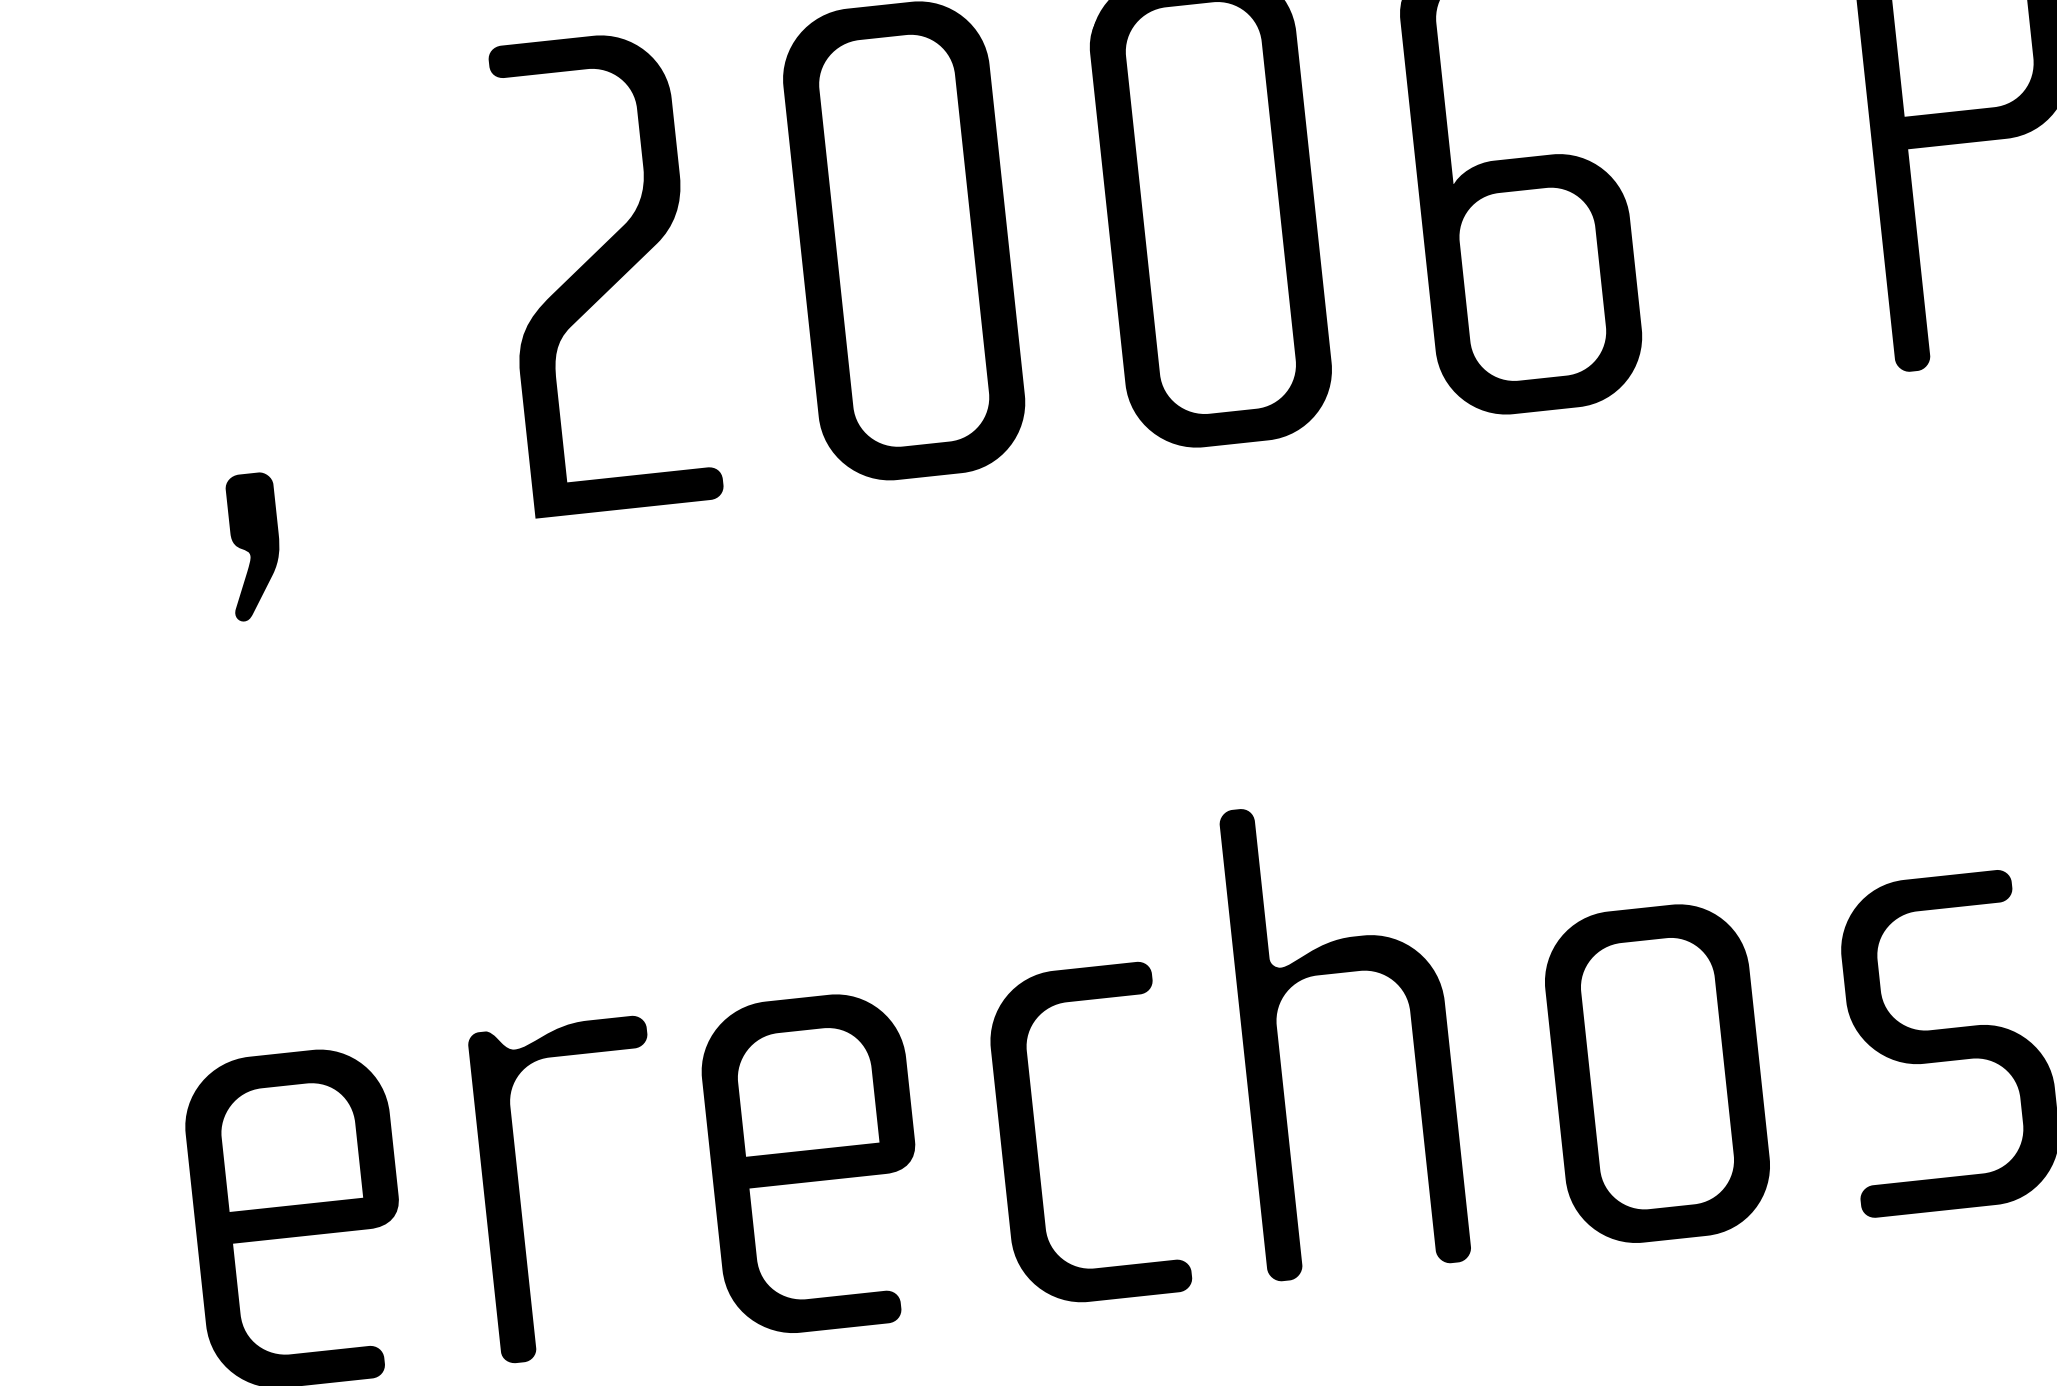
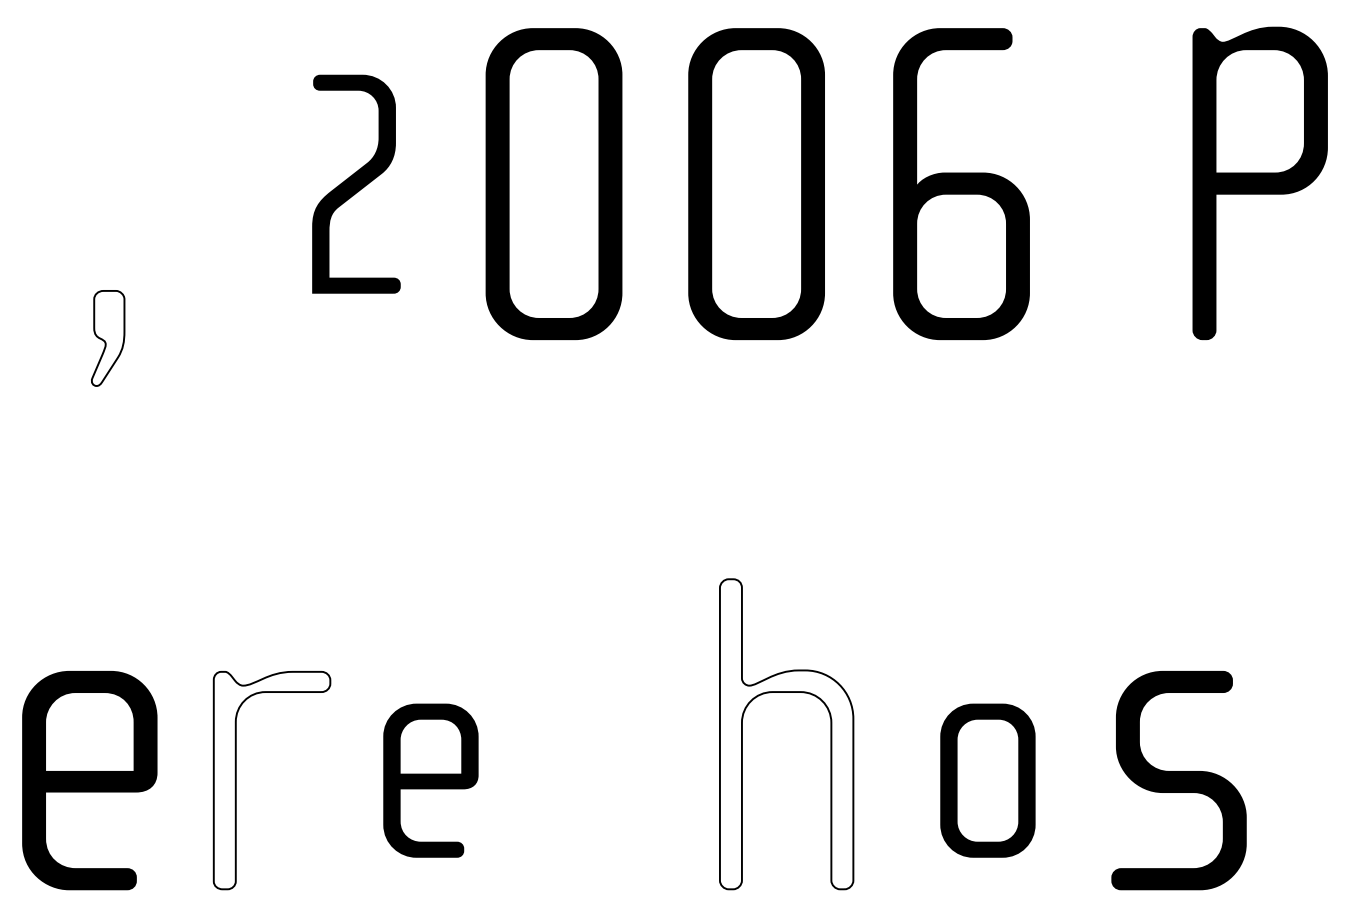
part: (605, 273) -> (356, 184), size x0.7
fill: (252, 545) -> (107, 337), removed
fill: (1345, 1036) -> (786, 734), removed
part: (1656, 1073) -> (987, 780), size x0.7
part: (1036, 1139) -> (577, 780), removed
part: (813, 1163) -> (430, 780), size x0.7
fill: (572, 1189) -> (271, 780), removed

